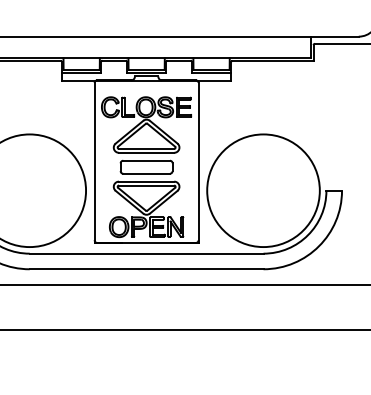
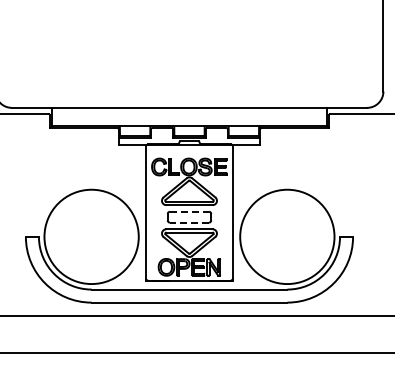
line: (146, 160) -> (189, 211), solid -> dashed
line: (146, 173) -> (189, 222), solid -> dashed

